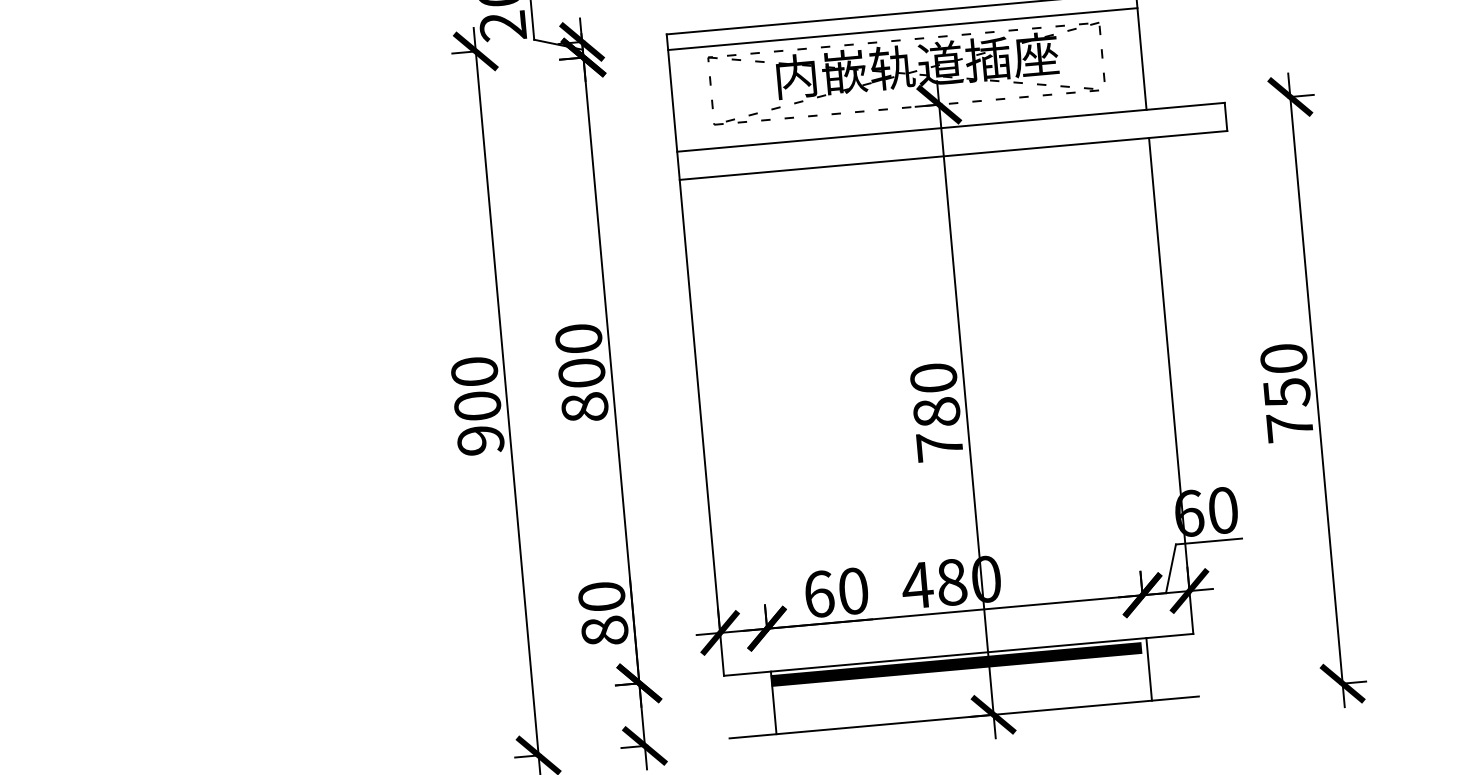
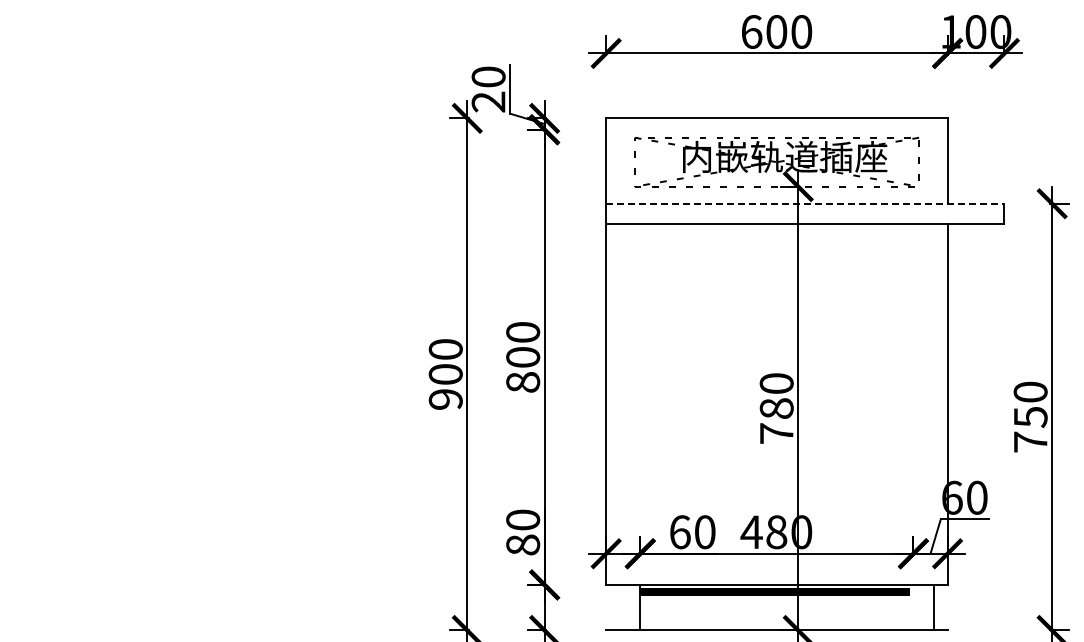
line: (902, 28) -> (776, 129), removed
line: (951, 126) -> (805, 203), solid -> dashed
line: (1149, 669) -> (934, 607), moved

